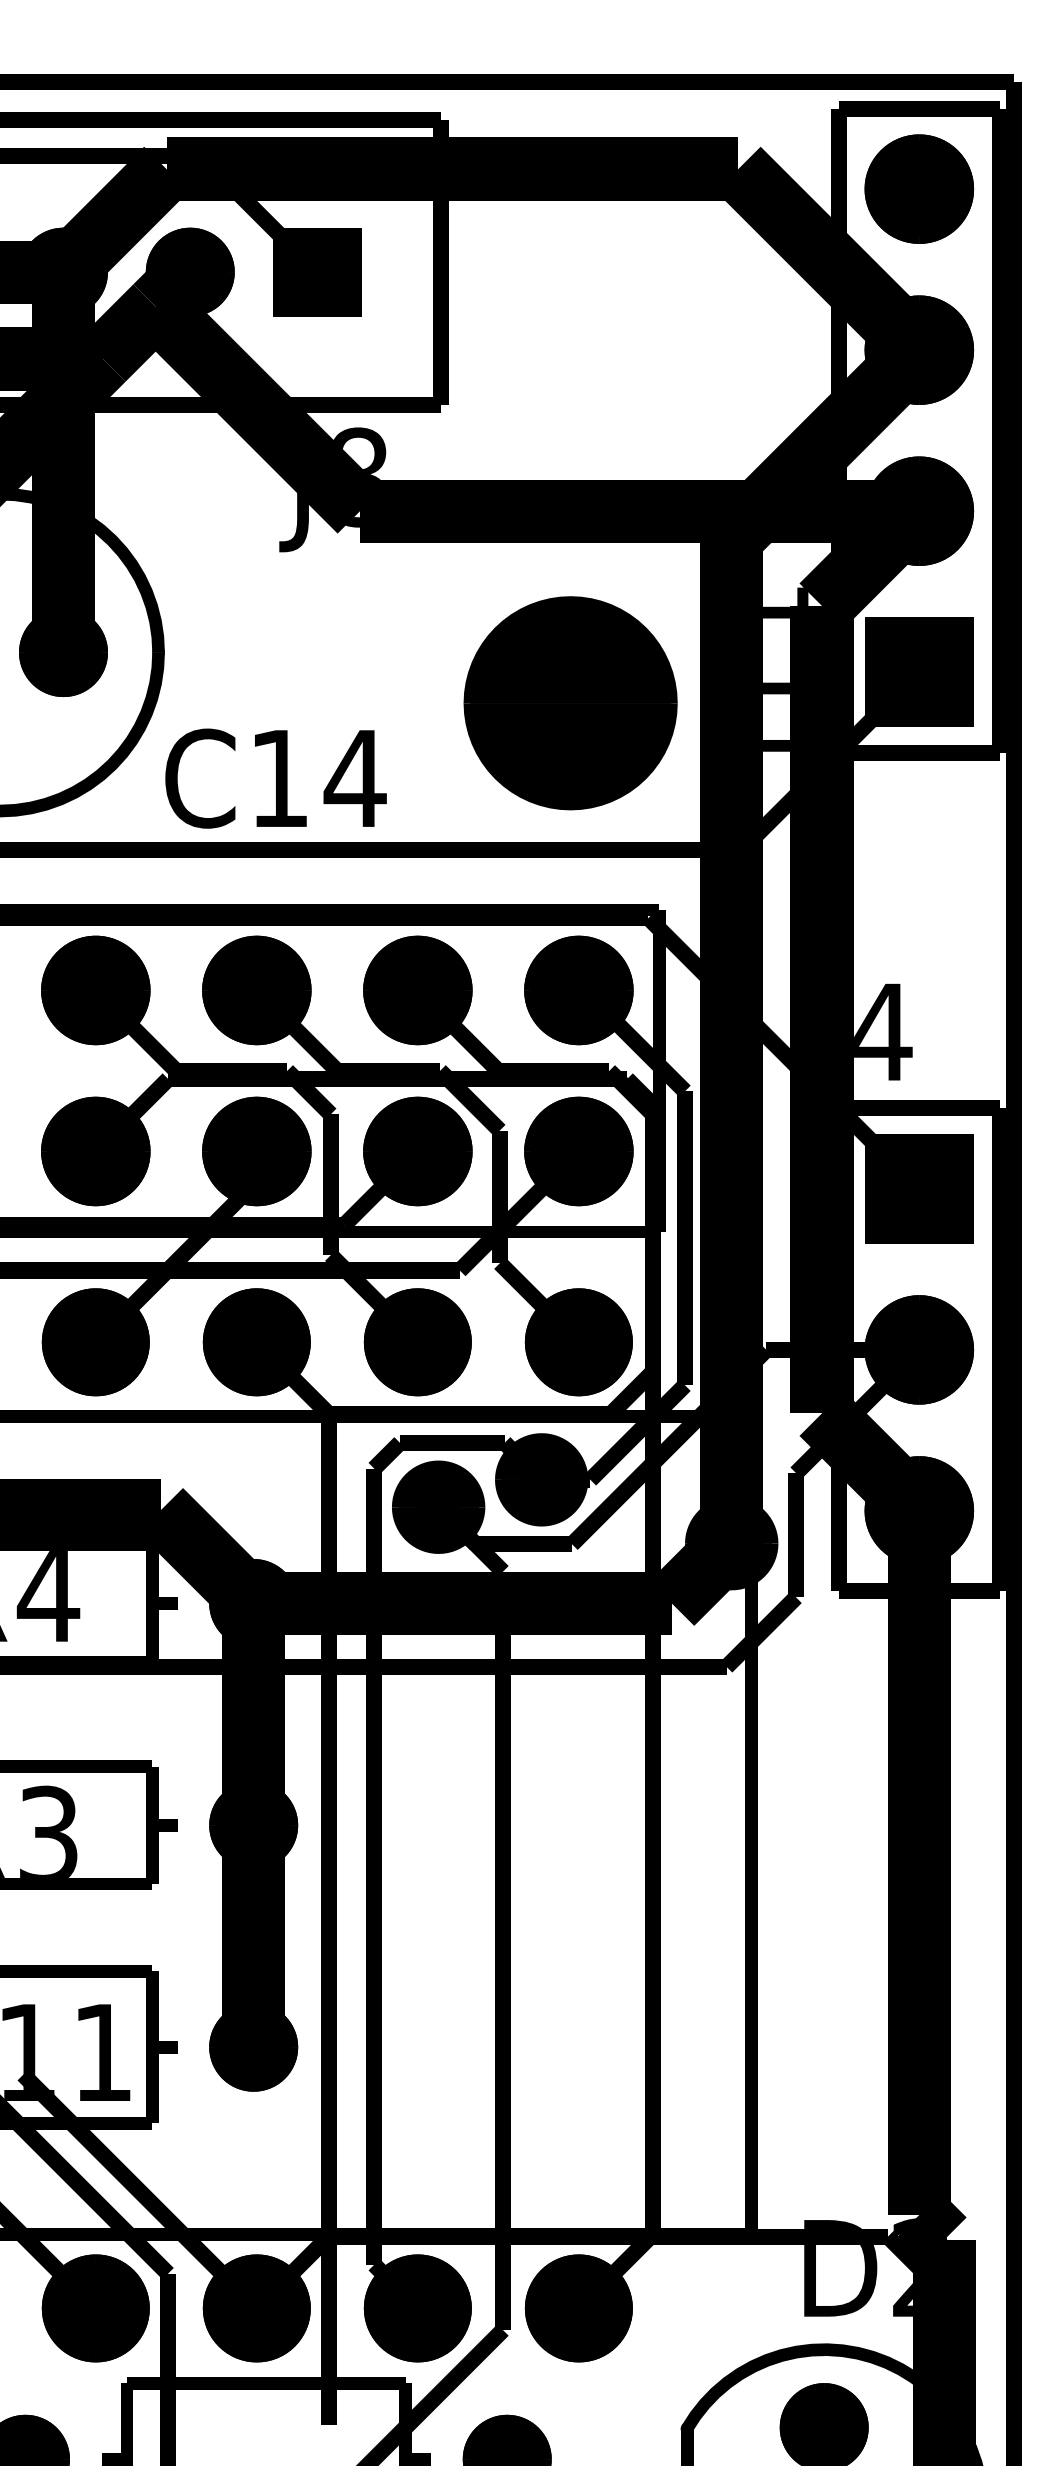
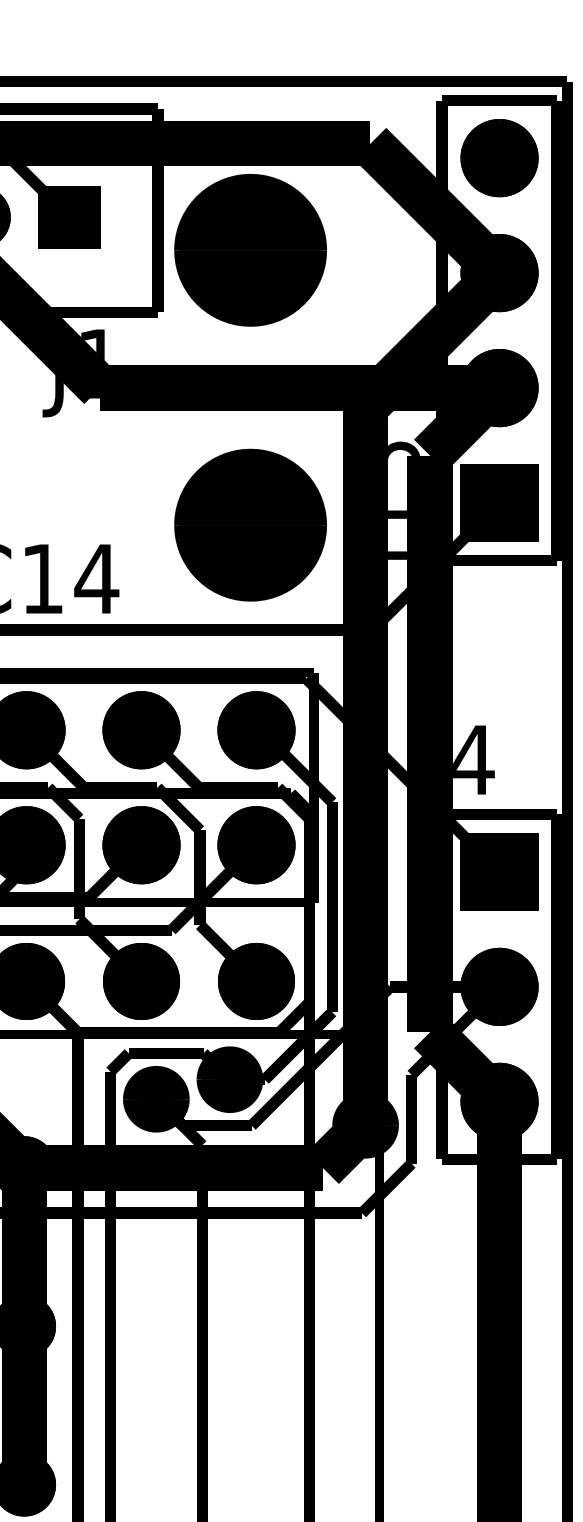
part: (570, 318) -> (250, 250), added
text: (359, 477) -> (99, 364), J8 -> J1
text: (785, 602) -> (404, 453), J11 -> J13

